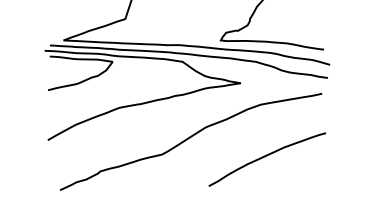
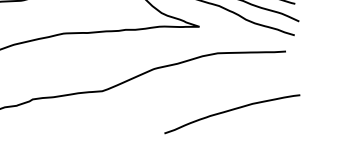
curve: (265, 157) -> (230, 111), moved

